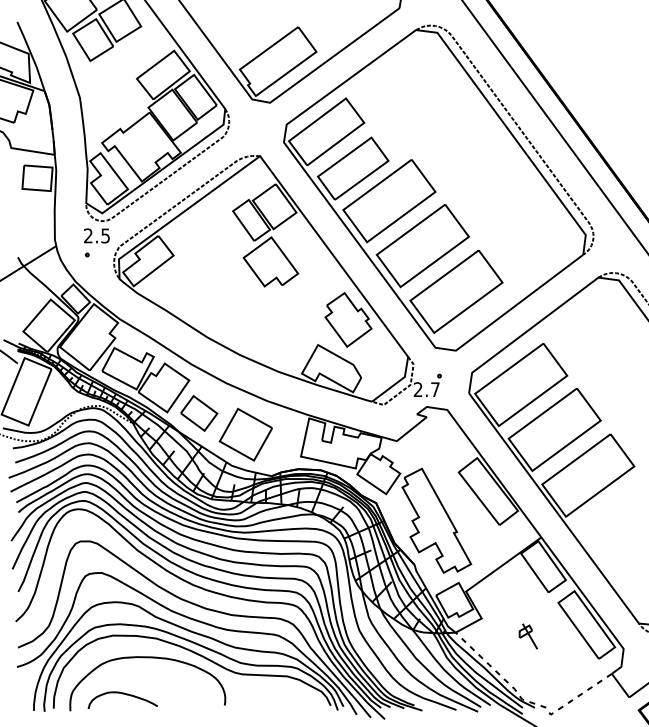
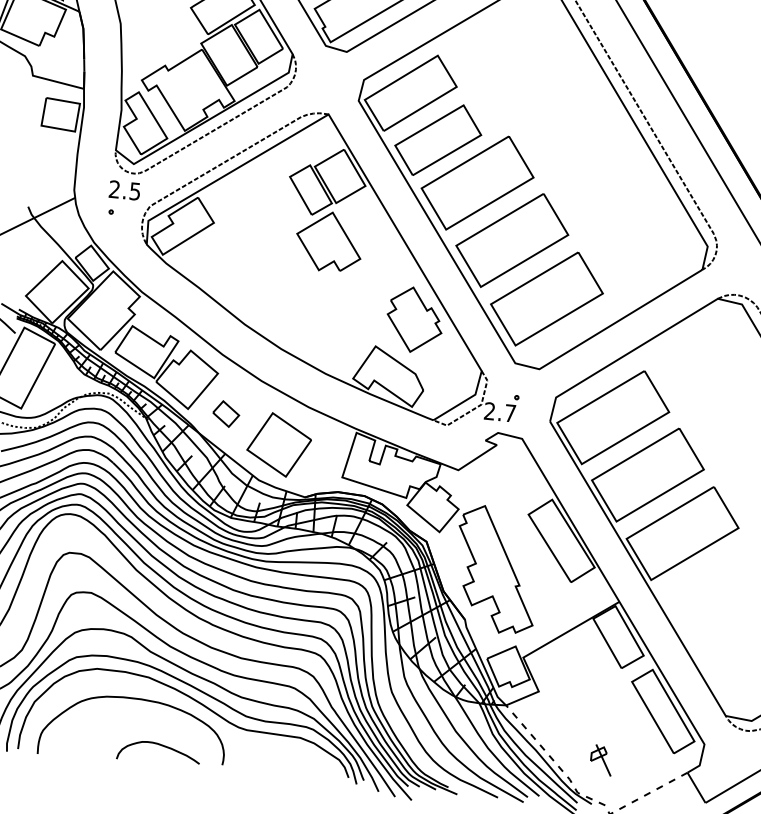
part: (199, 413) -> (226, 414), size x0.6
part: (527, 636) -> (600, 760), moved
curve: (122, 694) -> (158, 745), moved

